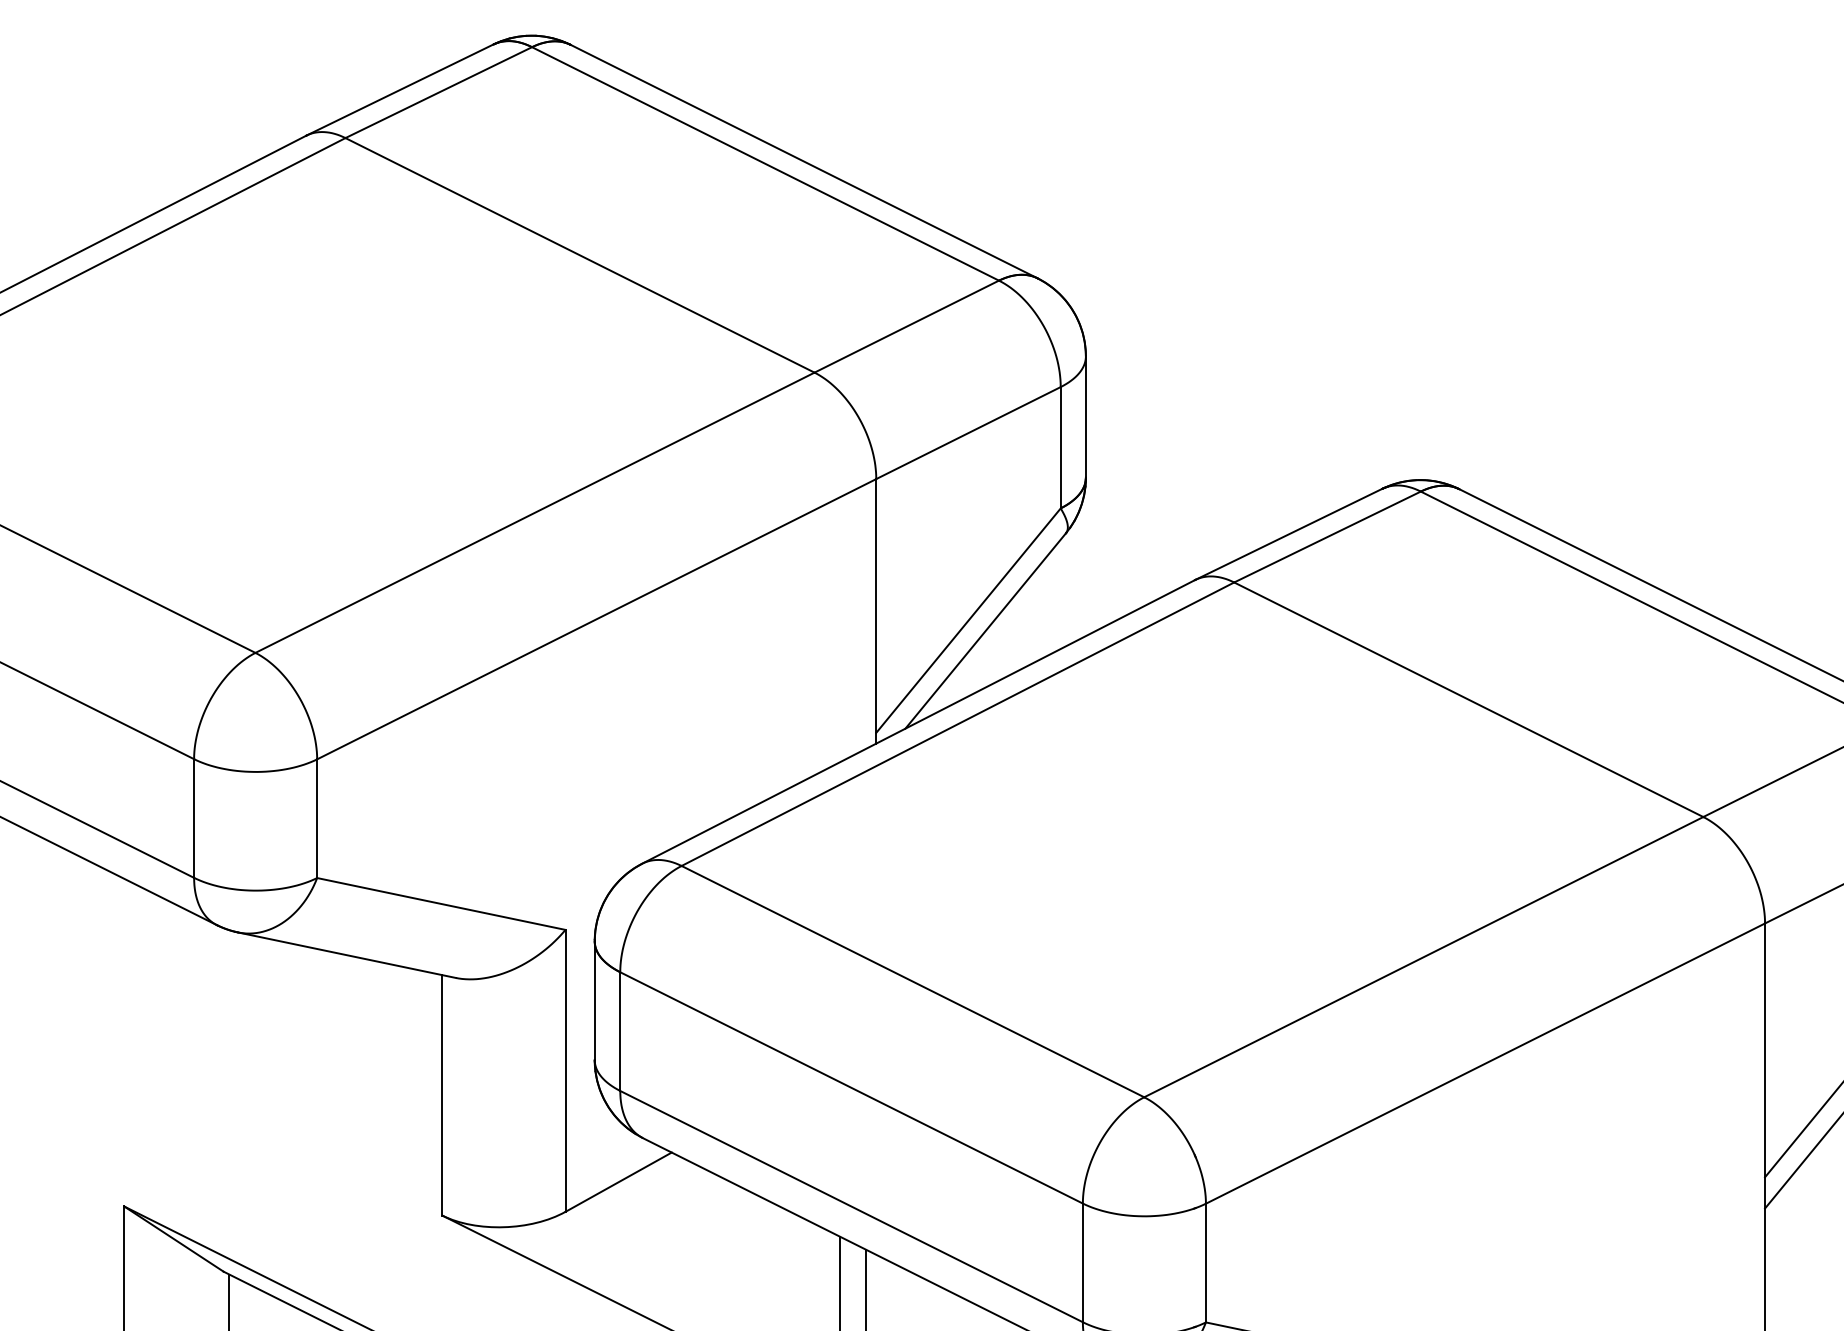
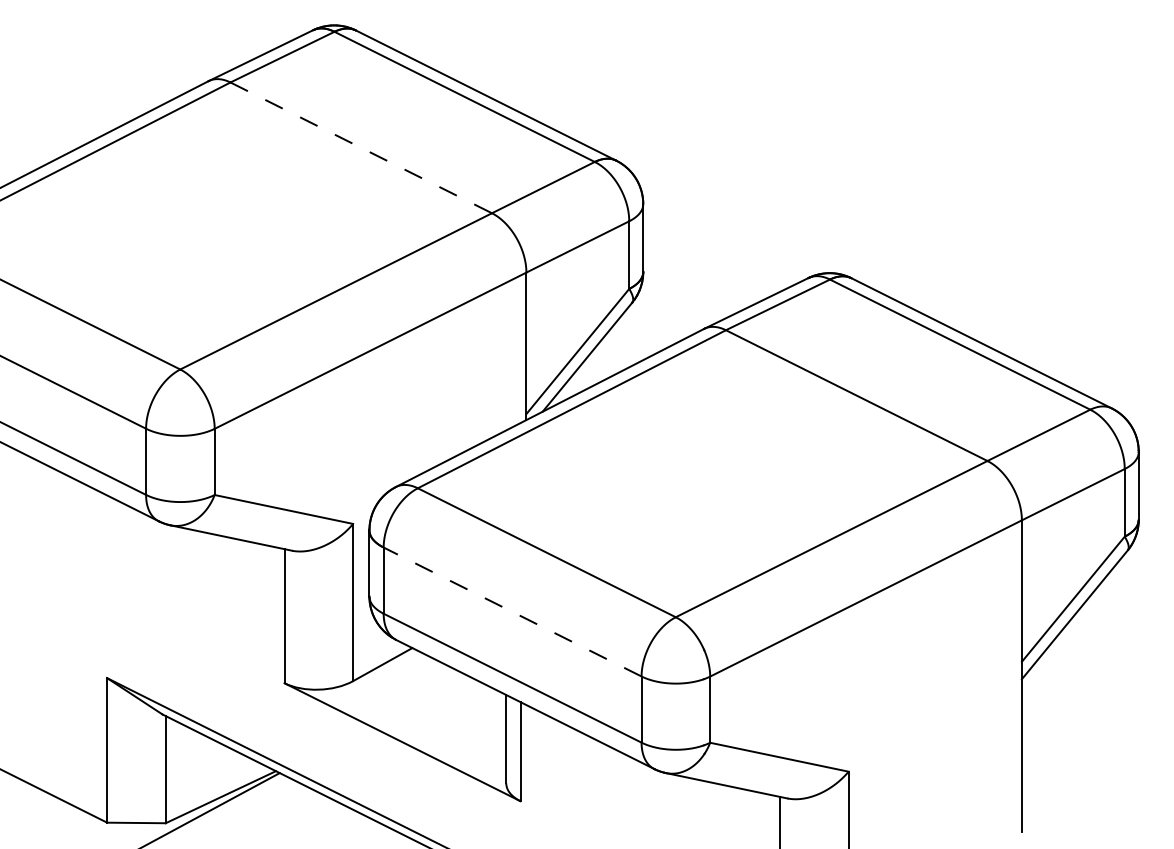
line: (580, 256) -> (361, 148), solid -> dashed
line: (851, 1086) -> (512, 611), solid -> dashed

